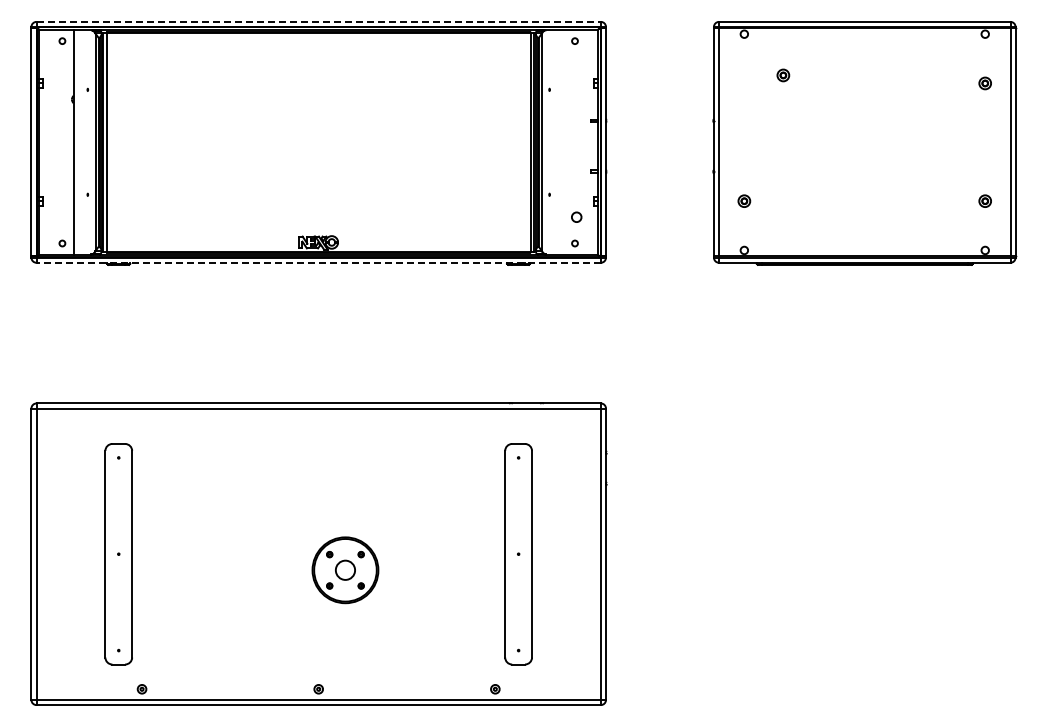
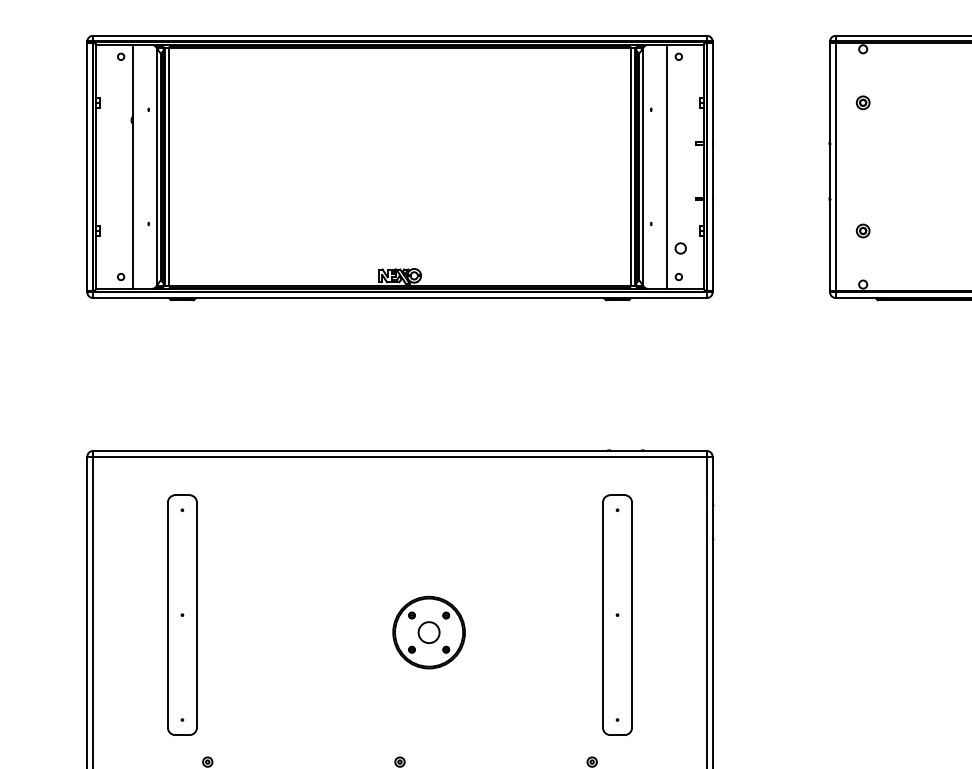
line: (319, 21) -> (400, 35), dashed -> solid
part: (783, 75) -> (863, 102), moved
line: (563, 141) -> (666, 166), added
line: (318, 262) -> (399, 297), dashed -> solid

